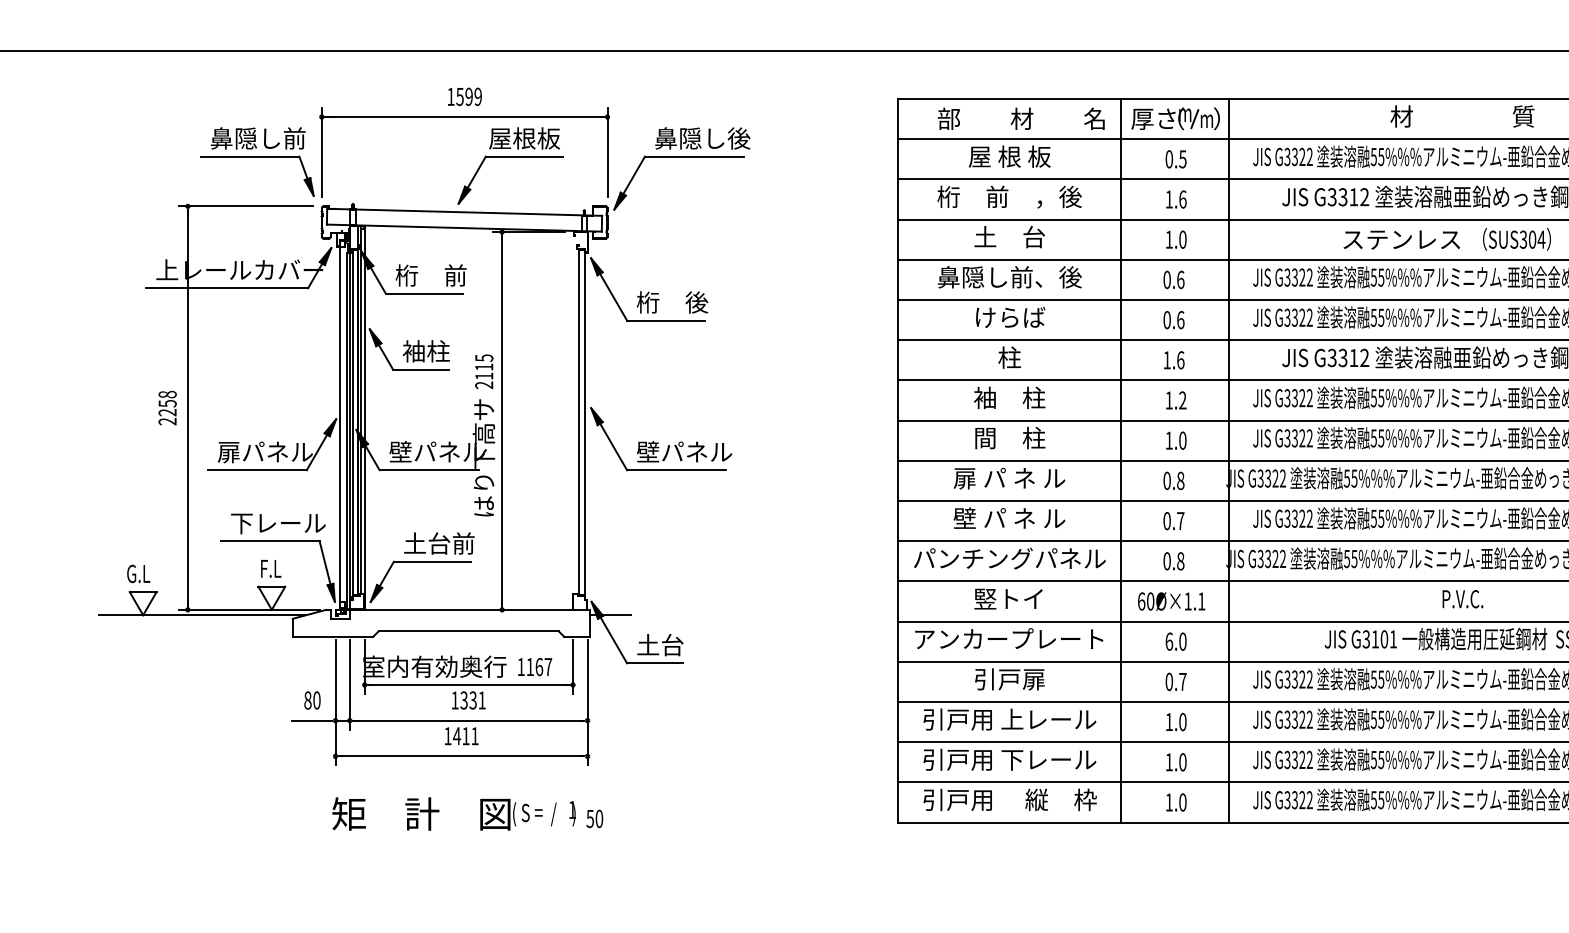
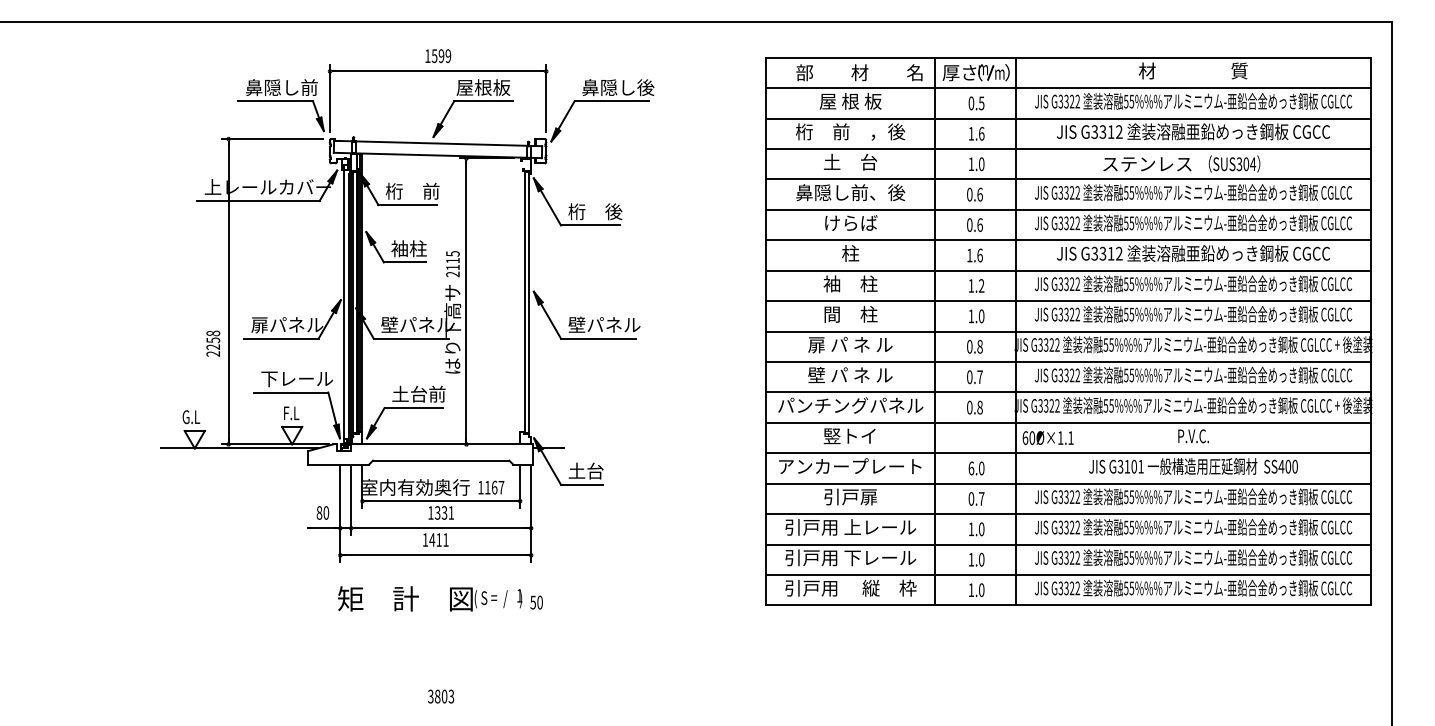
text: (167, 407) -> (213, 343), moved
text: (1170, 600) -> (1047, 437), moved

